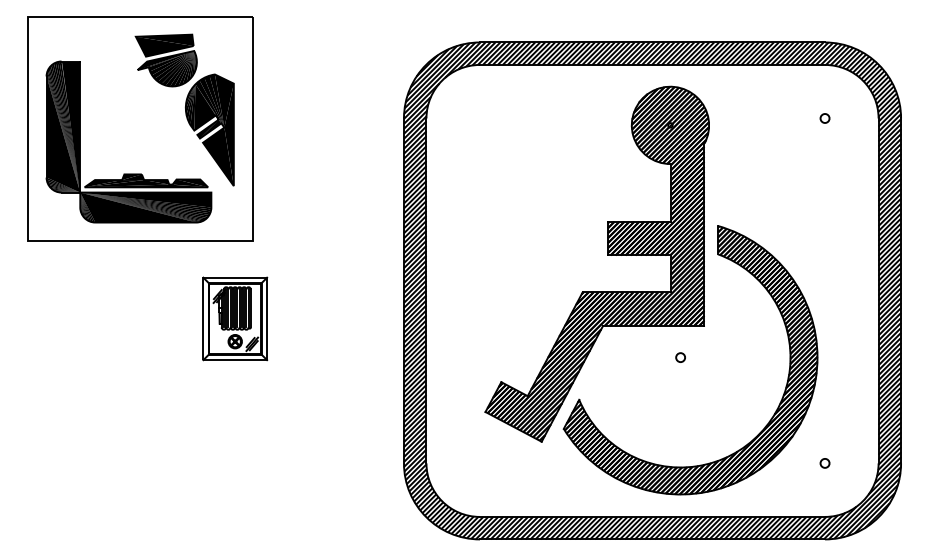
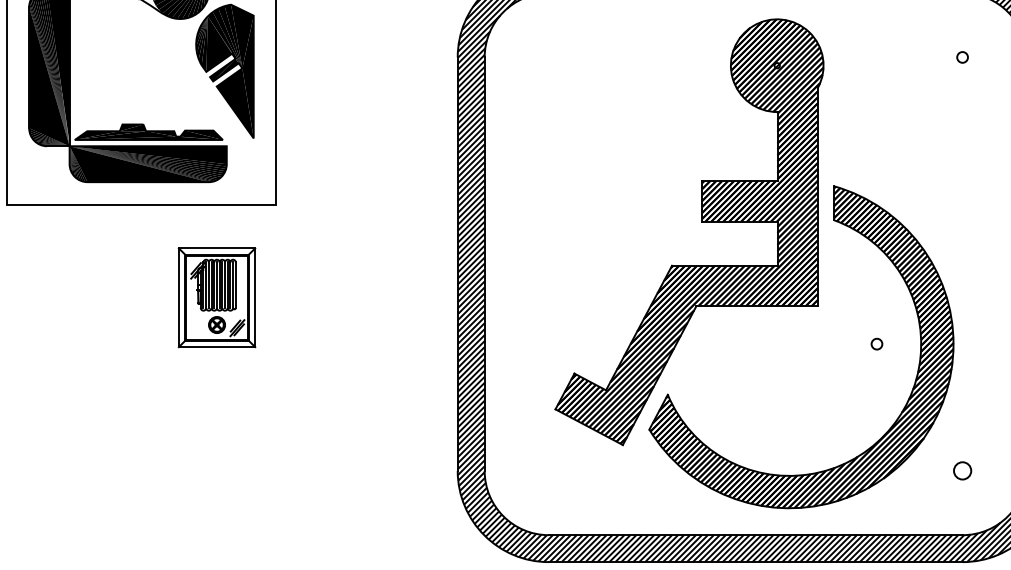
part: (235, 318) -> (217, 297), moved
circle: (680, 357) -> (876, 344), moved
circle: (824, 463) -> (961, 471), size x1.6

